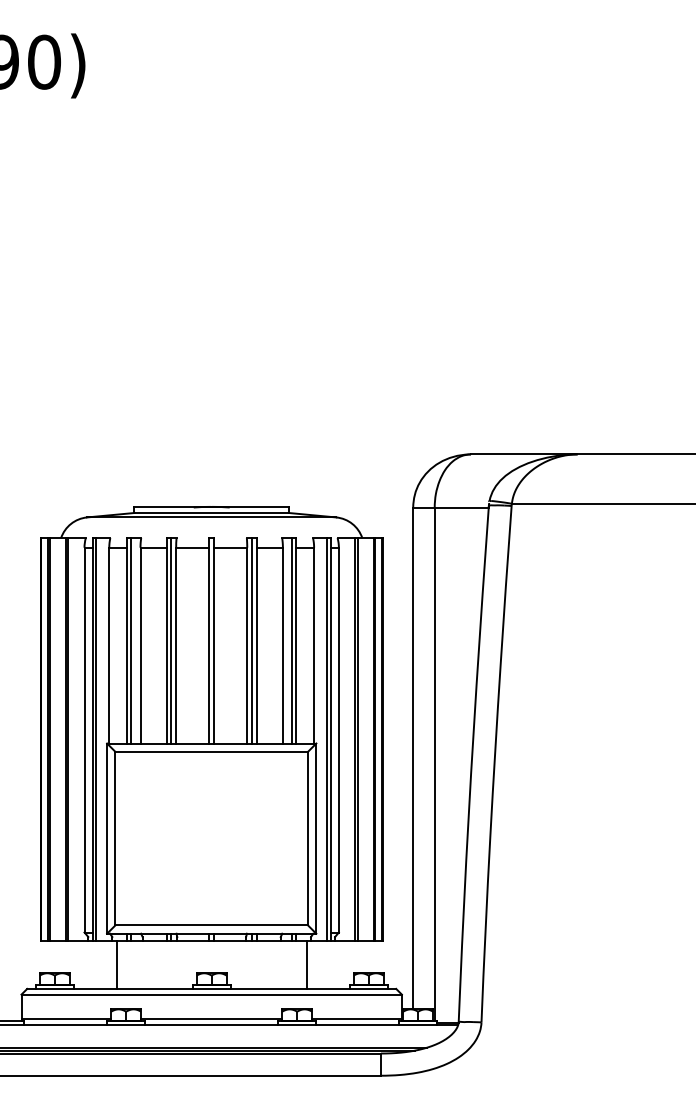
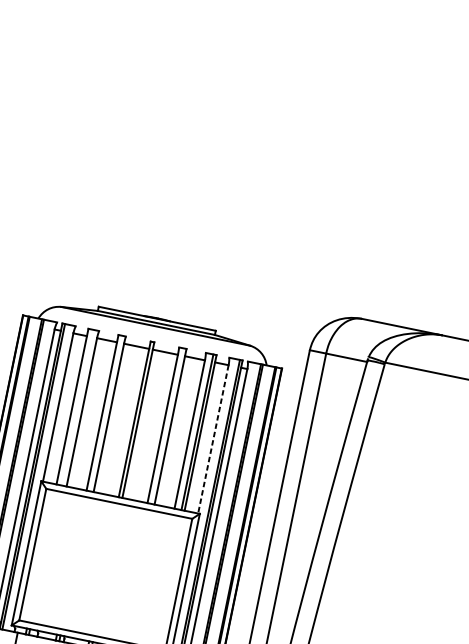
line: (131, 640) -> (75, 407), removed
line: (171, 640) -> (106, 413), removed
line: (251, 640) -> (166, 425), removed
line: (314, 645) -> (213, 439), solid -> dashed

